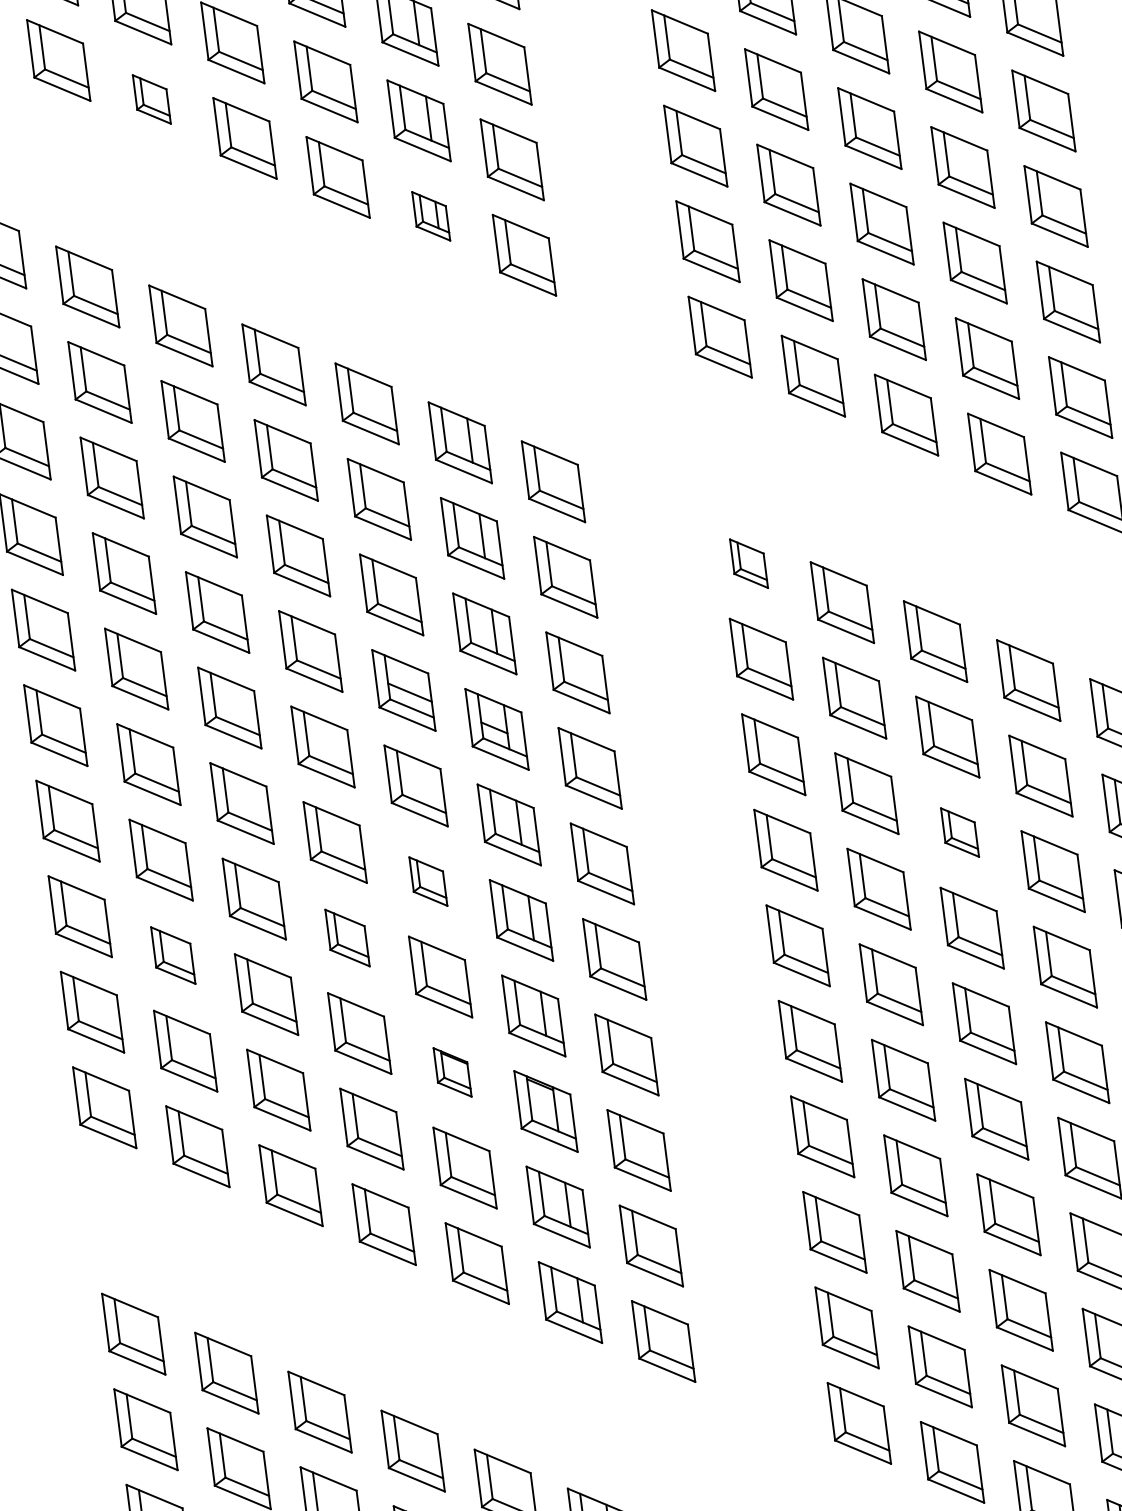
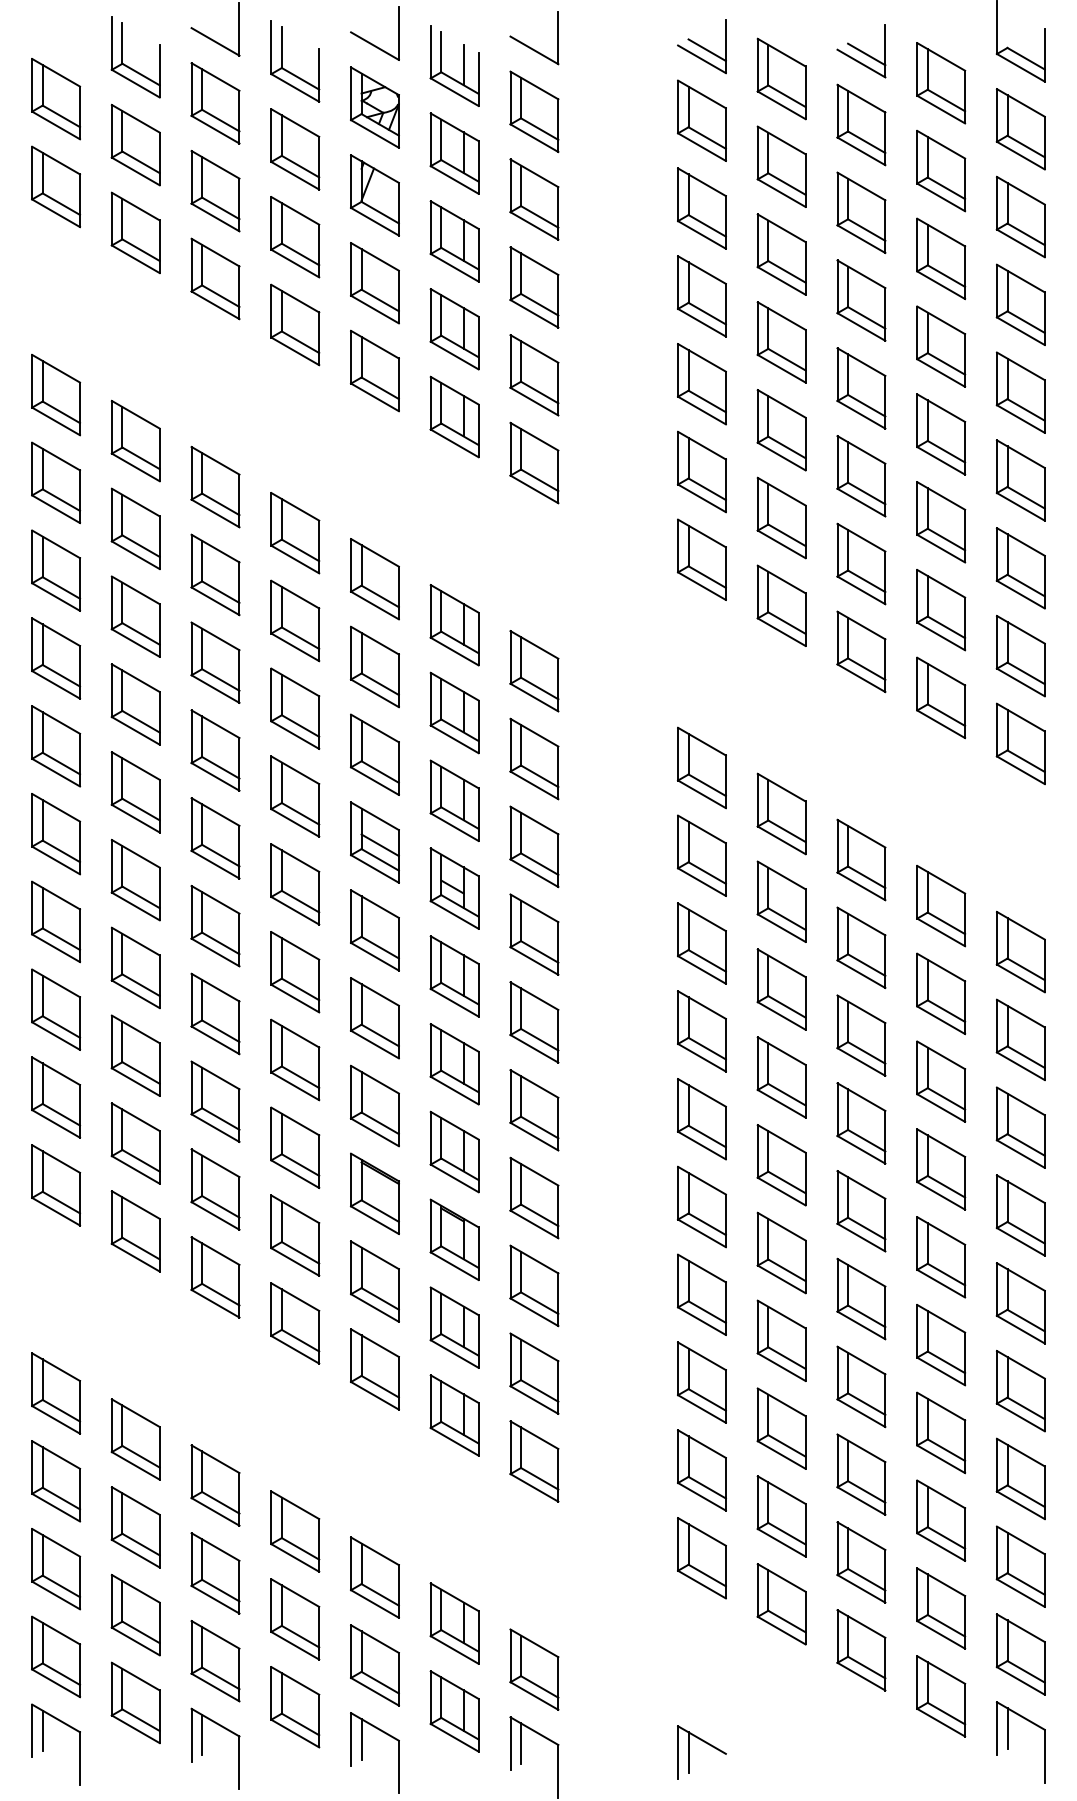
part: (151, 98) -> (215, 278), size x1.67
part: (431, 215) -> (454, 416), size x1.67
part: (748, 563) -> (701, 767), size x1.67
part: (960, 832) -> (861, 1035), size x1.67
part: (427, 881) -> (374, 1018), size x1.67
part: (347, 937) -> (295, 1059), size x1.43
part: (173, 955) -> (135, 1055), size x1.43
part: (452, 1072) -> (374, 1193), size x1.67

